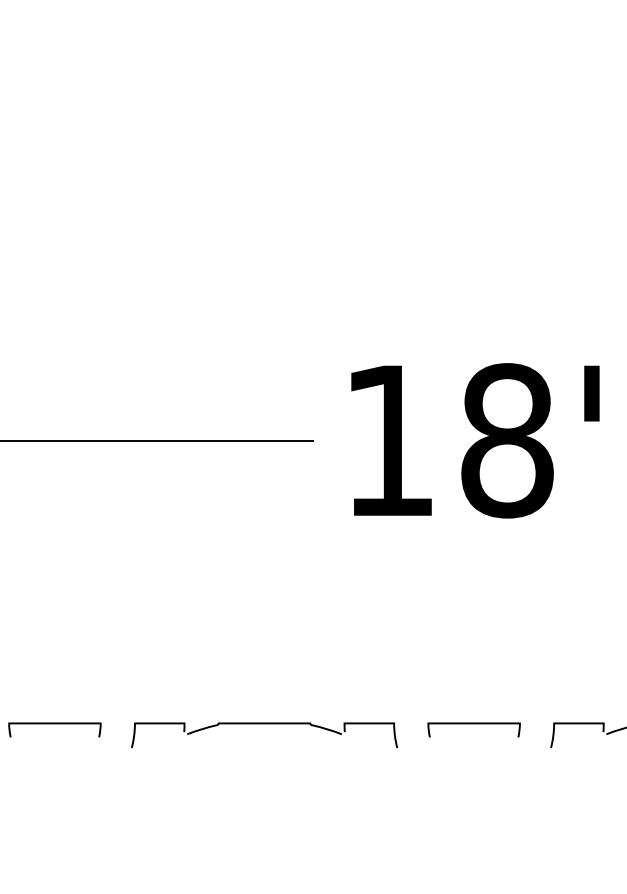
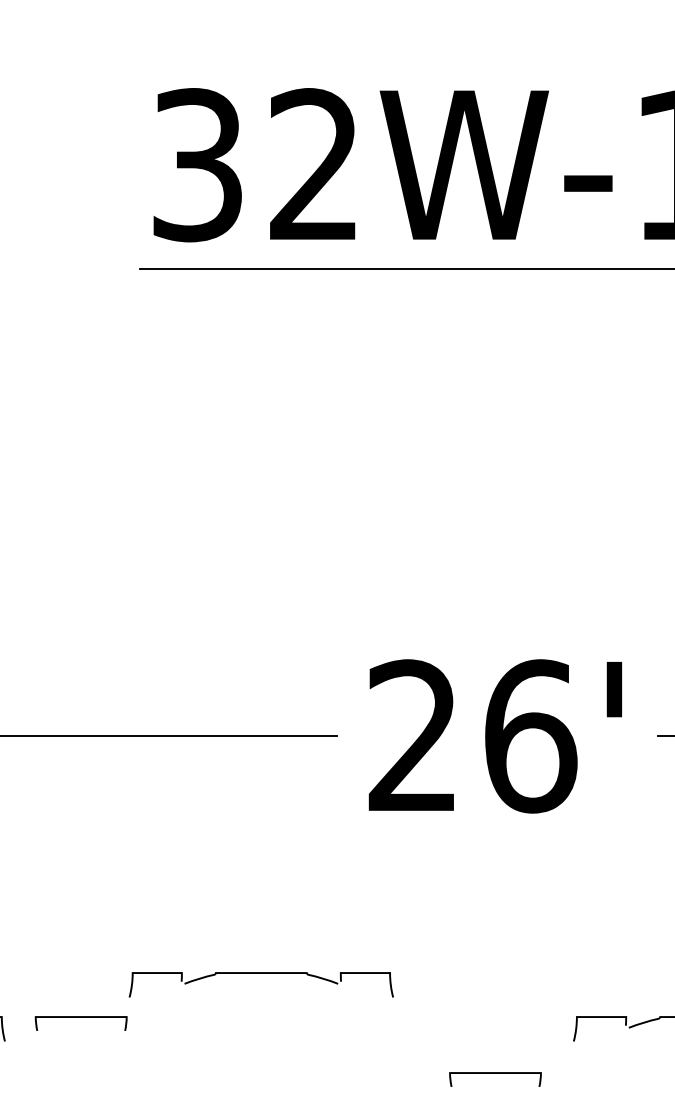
text: (448, 440) -> (472, 736), 18' -> 26'
part: (263, 723) -> (260, 973), moved
curve: (474, 723) -> (495, 1073), moved

